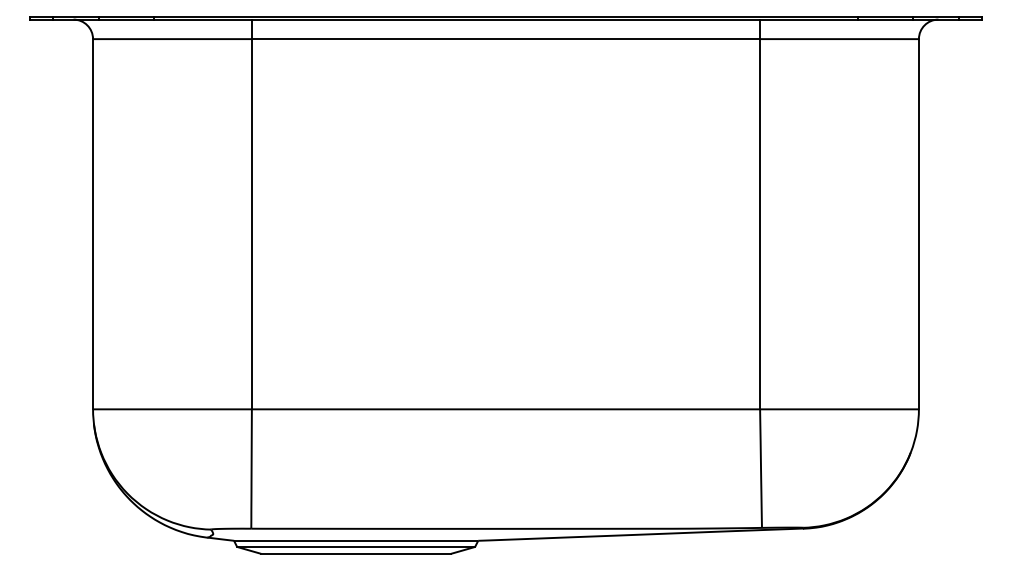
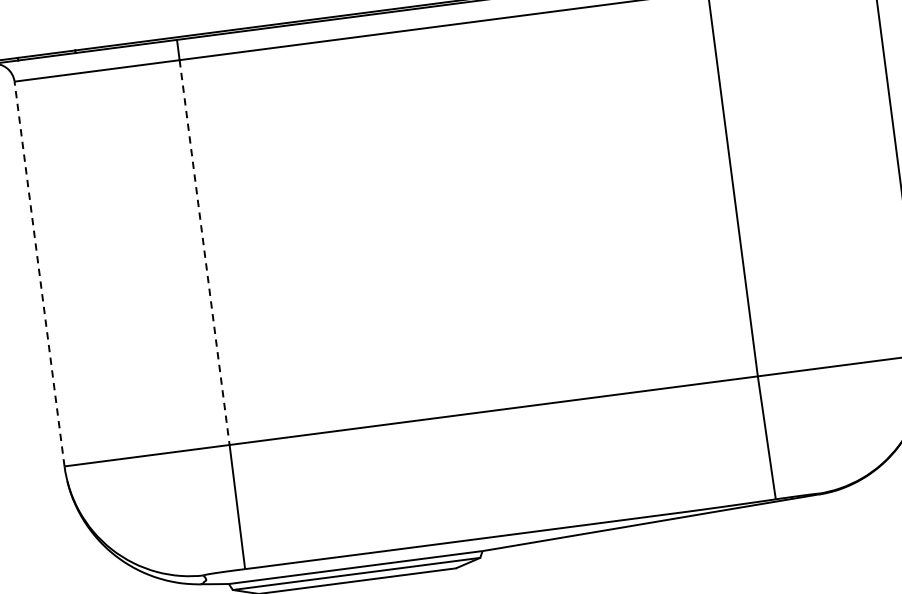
line: (93, 223) -> (39, 273), solid -> dashed
line: (251, 224) -> (204, 252), solid -> dashed

